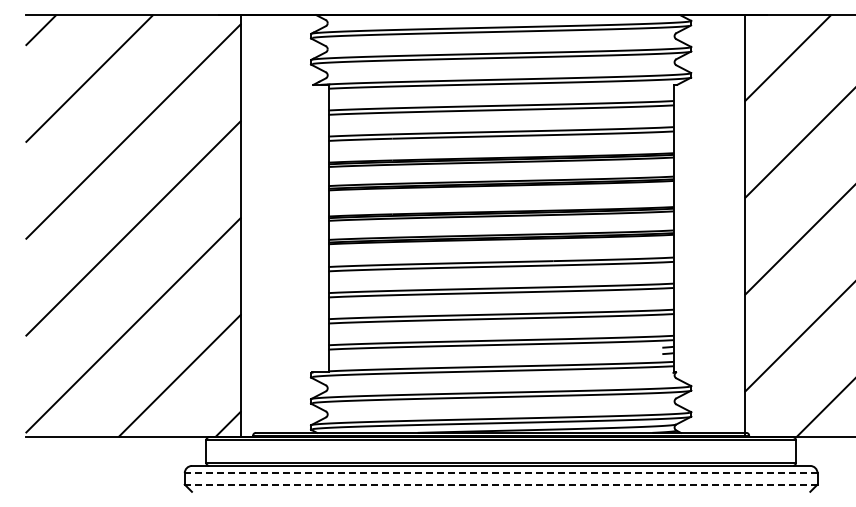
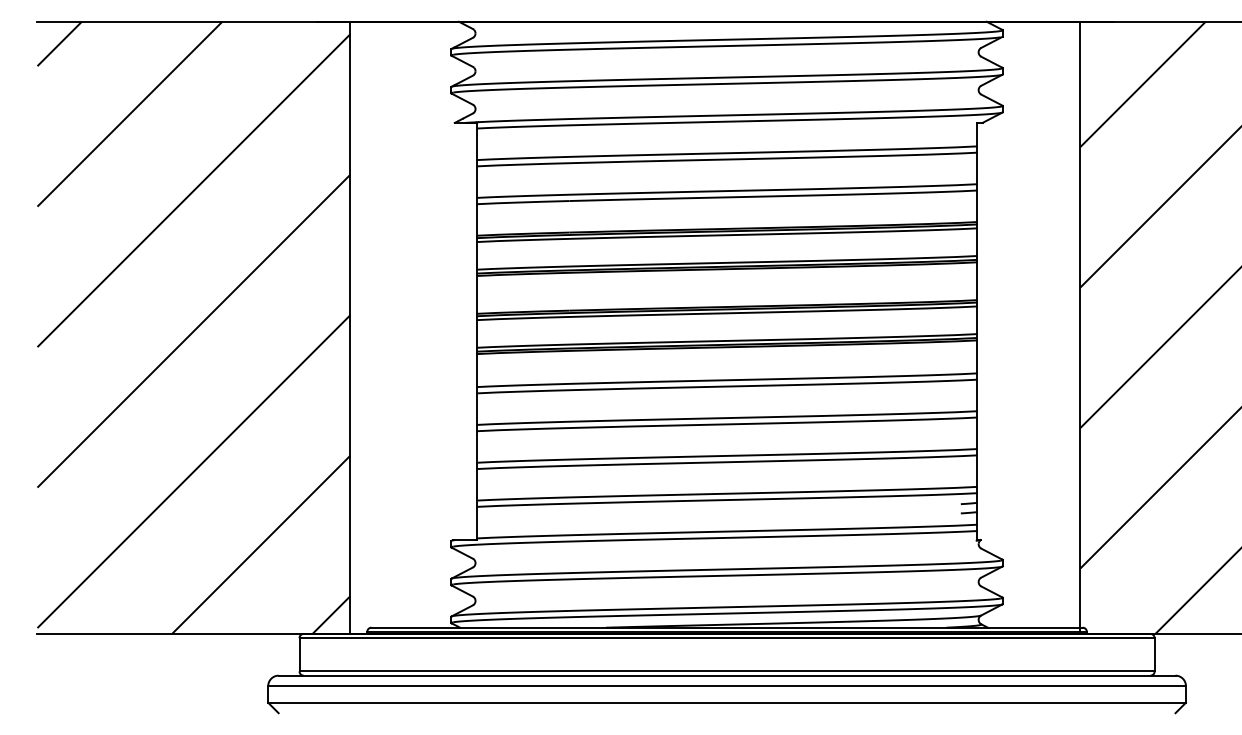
line: (500, 473) -> (726, 686), dashed -> solid
line: (500, 484) -> (726, 702), dashed -> solid

